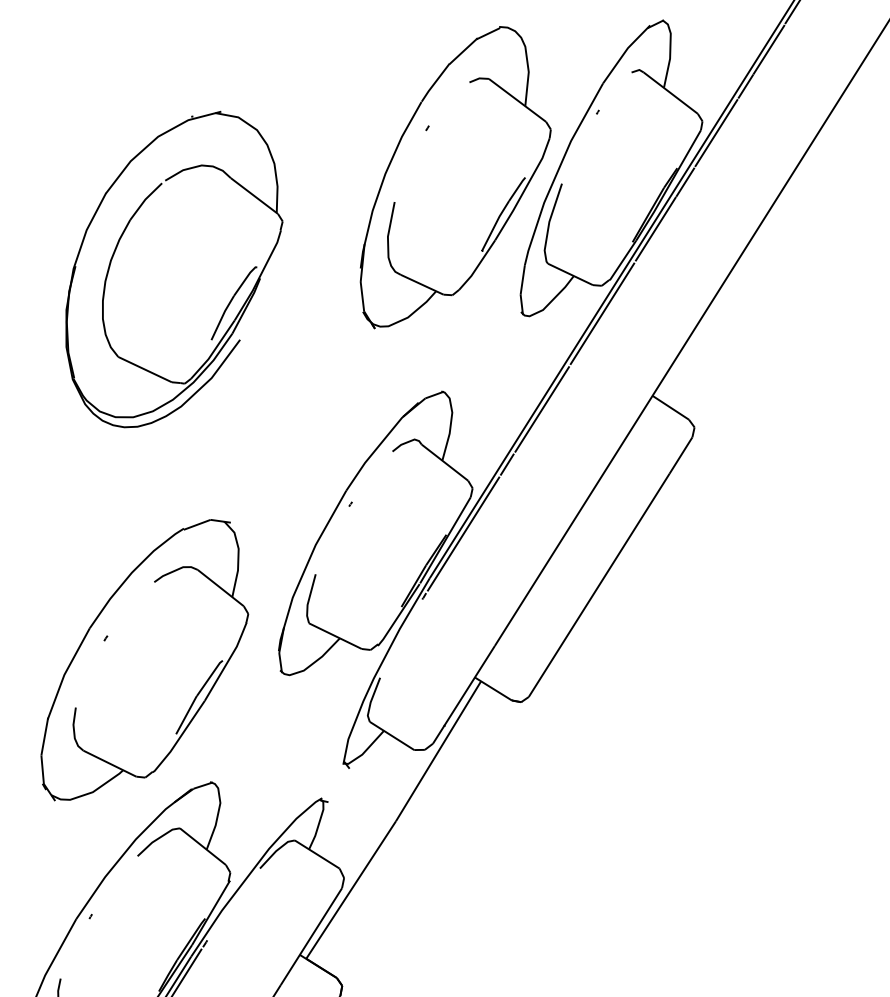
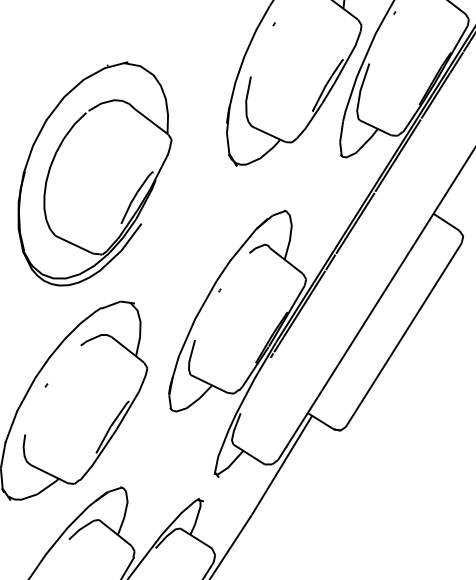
part: (174, 269) -> (95, 173), moved

